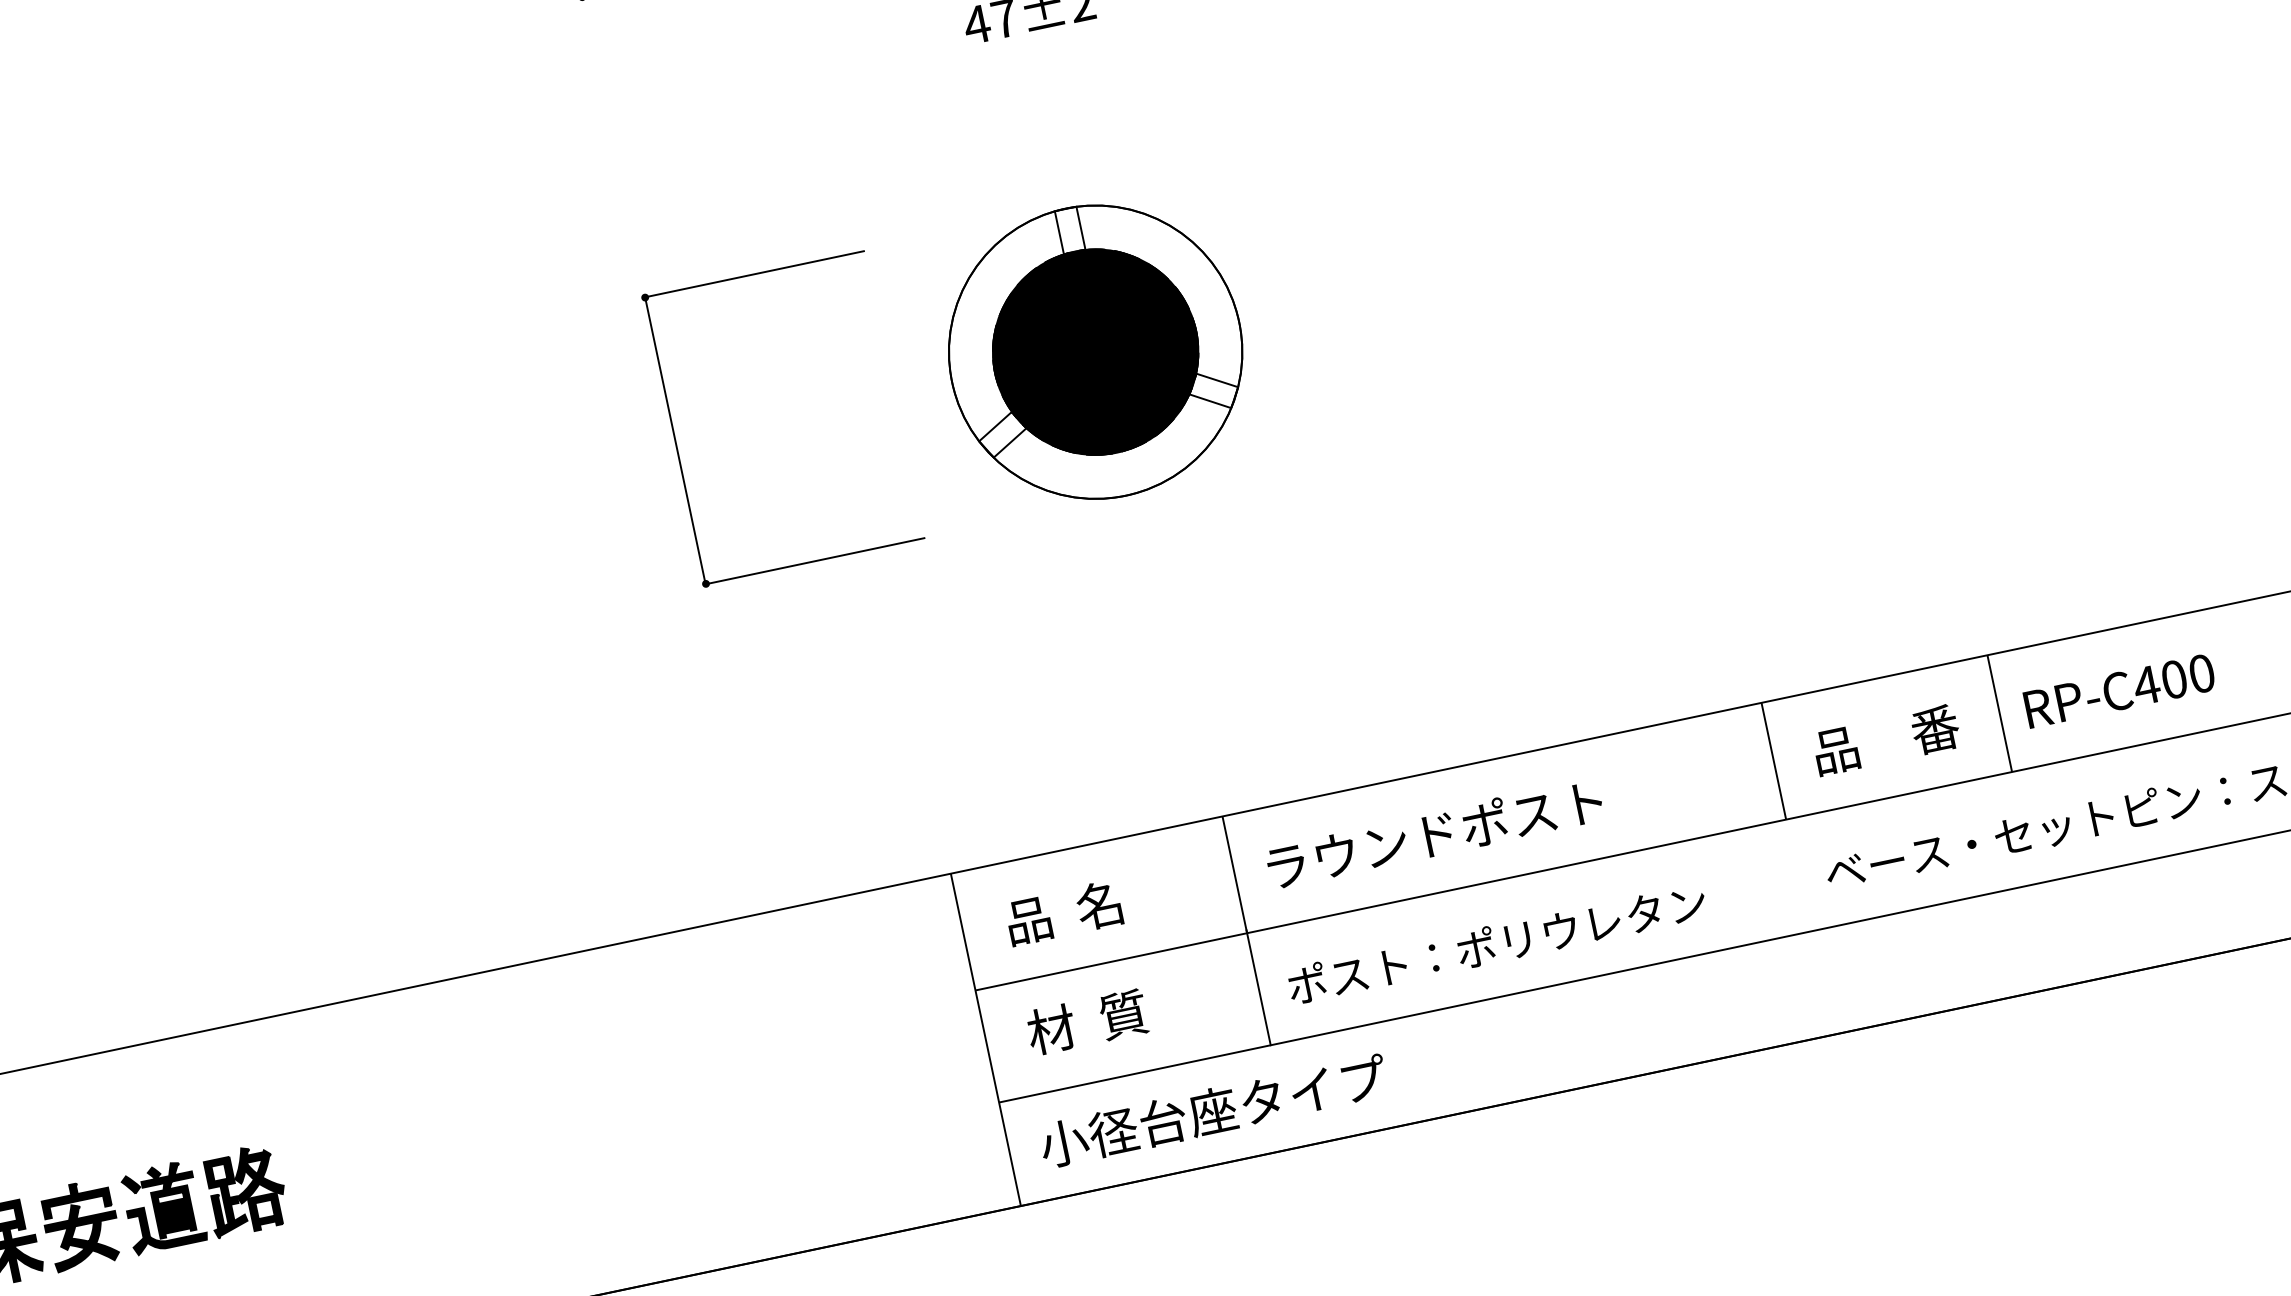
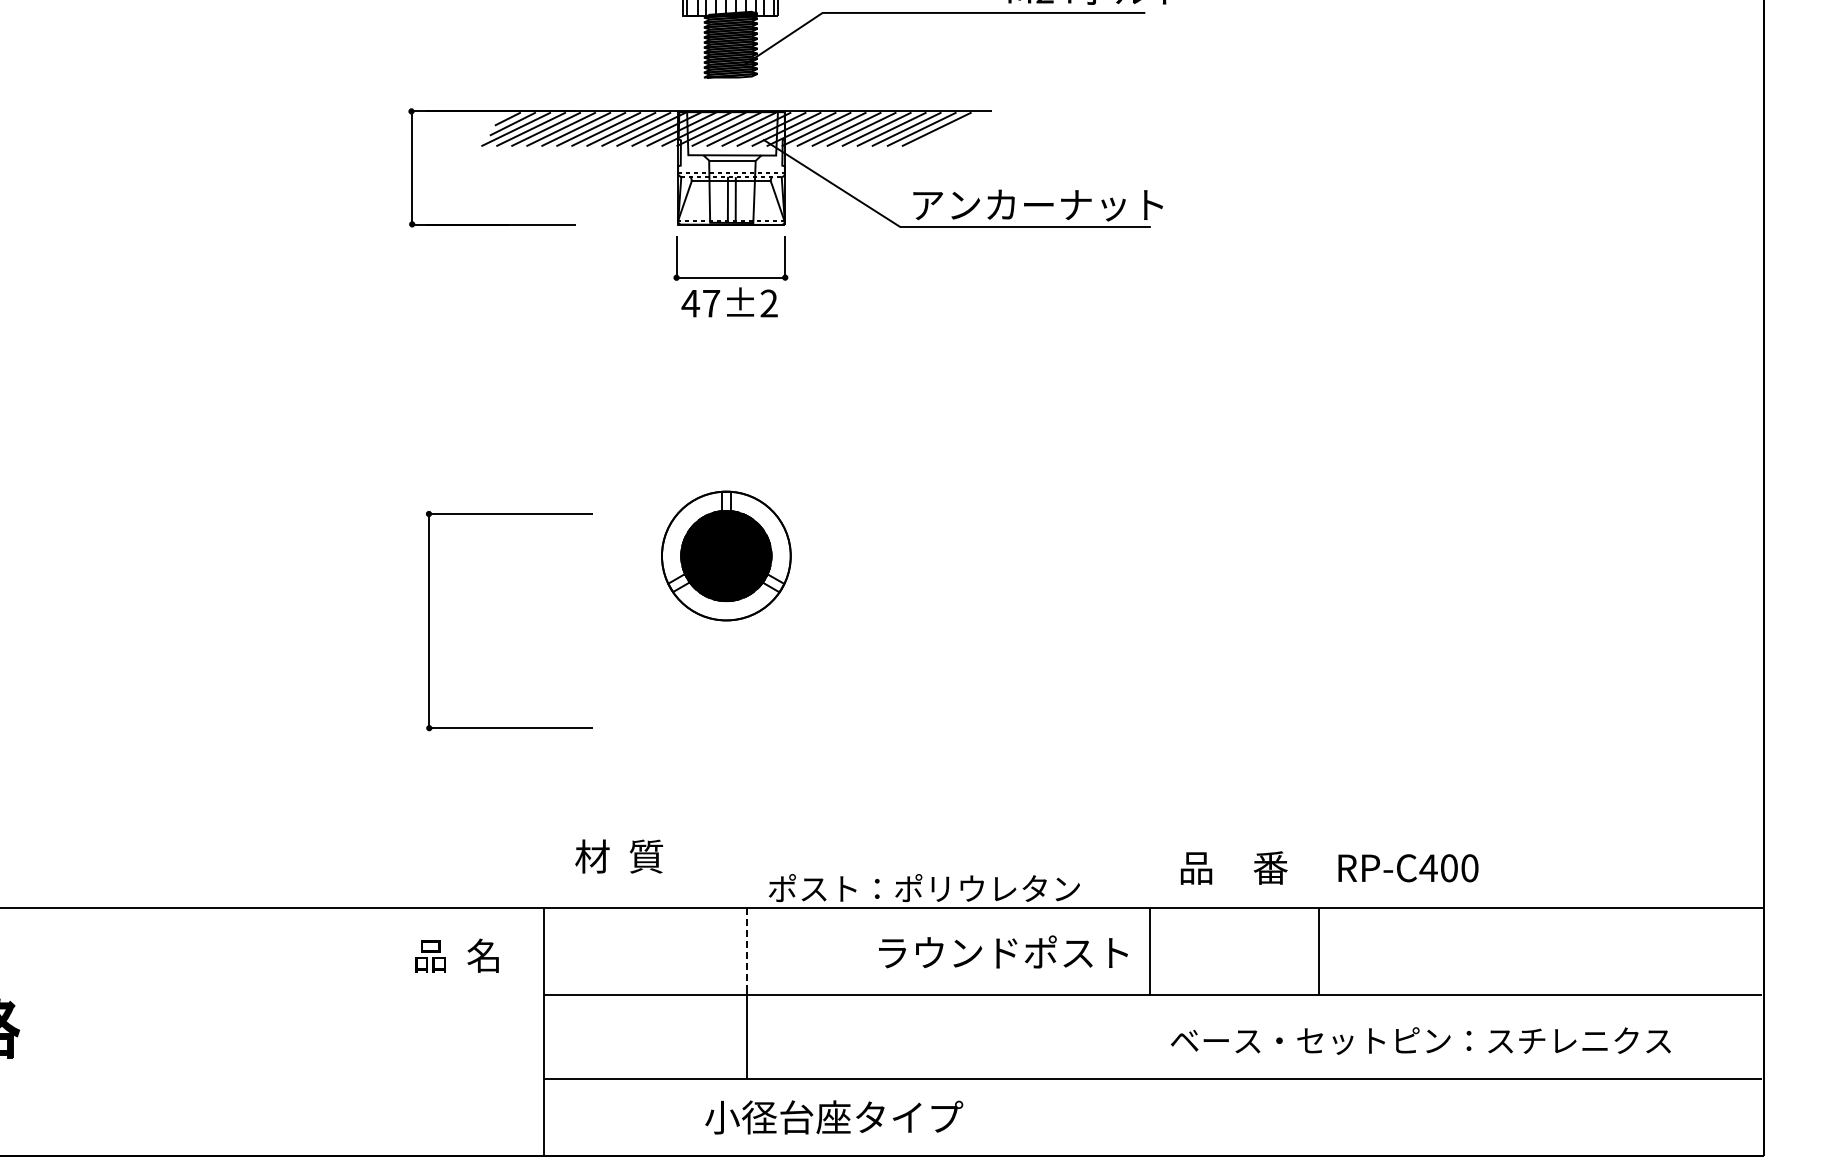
part: (1095, 351) -> (726, 555), size x0.6
part: (676, 441) -> (429, 621), moved
text: (2013, 712) -> (1329, 867), moved
text: (1434, 832) -> (1003, 951), moved
line: (1235, 874) -> (747, 951), solid -> dashed
text: (1063, 912) -> (456, 955), moved
text: (1496, 942) -> (924, 887), moved
text: (1086, 1022) -> (618, 856), moved
text: (1214, 1111) -> (834, 1117), moved

